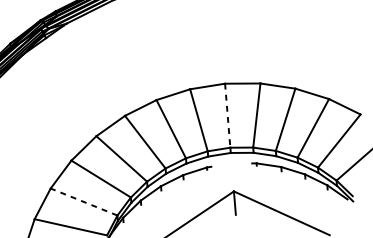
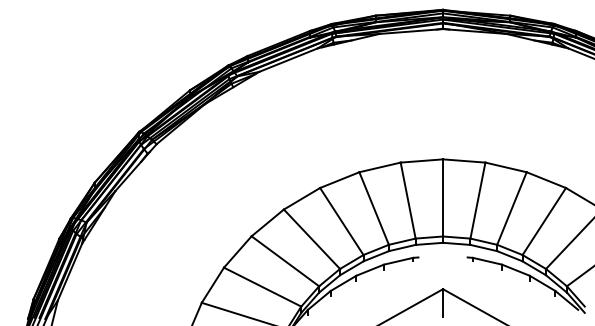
line: (228, 115) -> (443, 197), dashed -> solid
line: (83, 201) -> (262, 286), dashed -> solid

